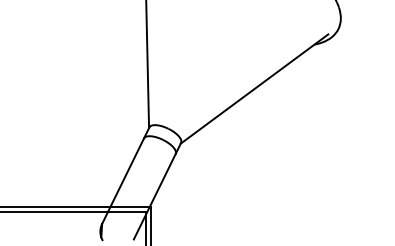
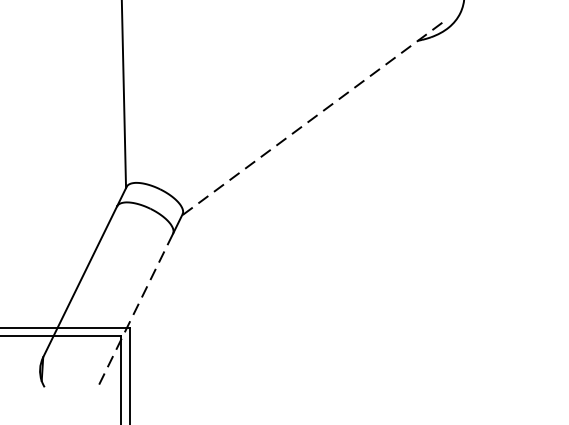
line: (254, 89) -> (312, 119), solid -> dashed
line: (154, 196) -> (135, 308), solid -> dashed

